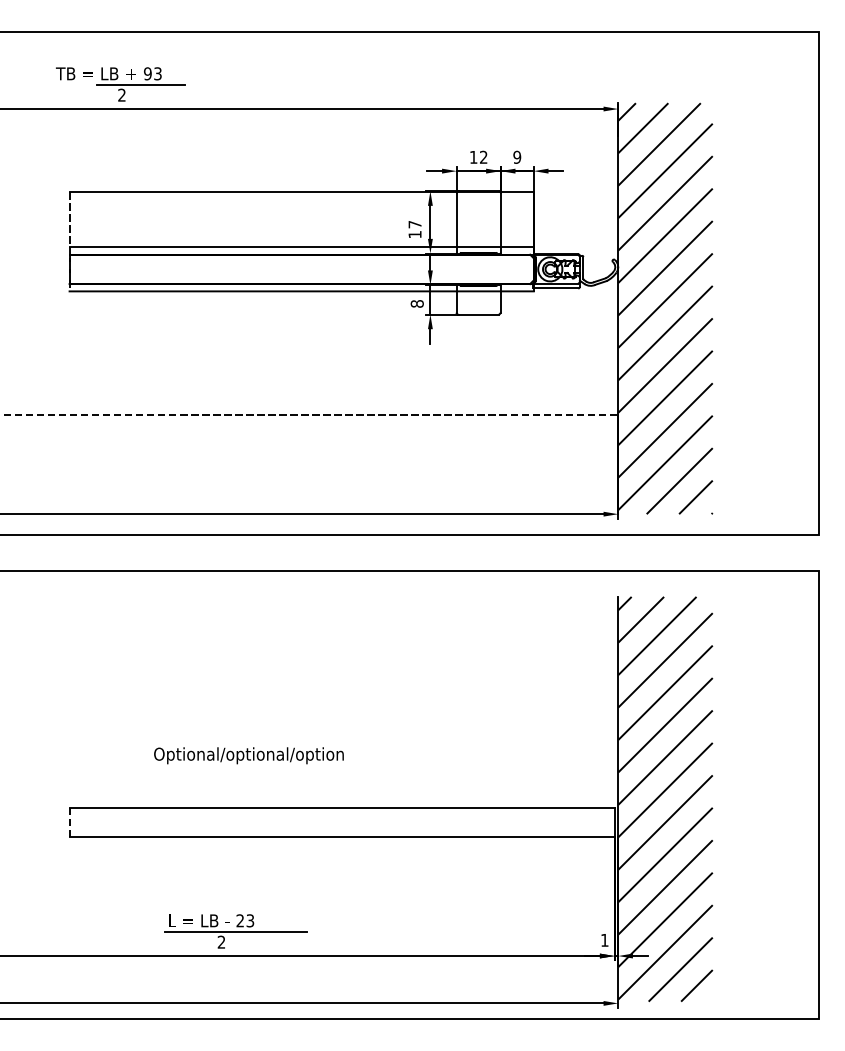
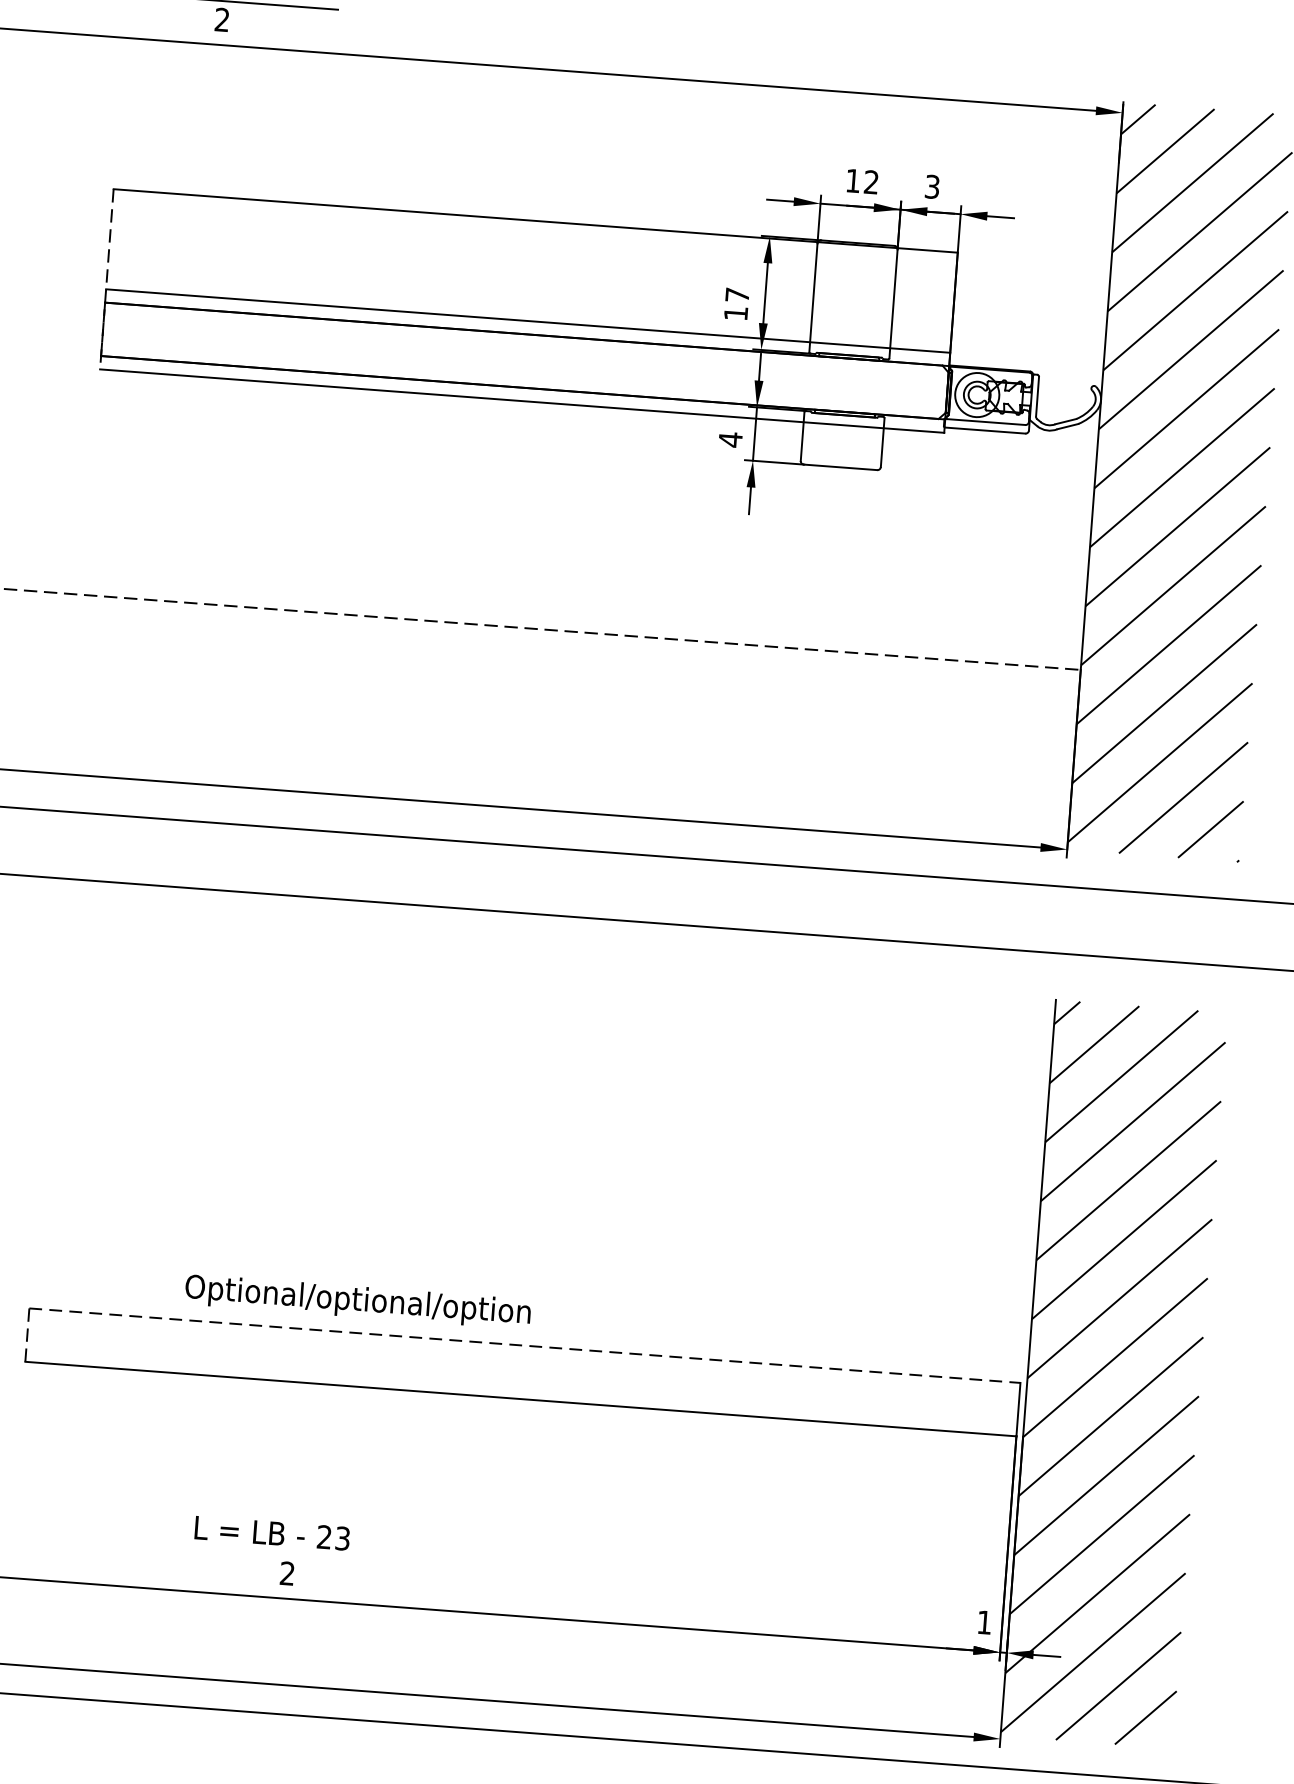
text: (517, 156) -> (932, 185), 9 -> 3
text: (416, 303) -> (729, 438), 8 -> 4
text: (248, 755) -> (357, 1301), moved
line: (342, 807) -> (525, 1345), solid -> dashed
line: (235, 931) -> (314, 1555), removed

